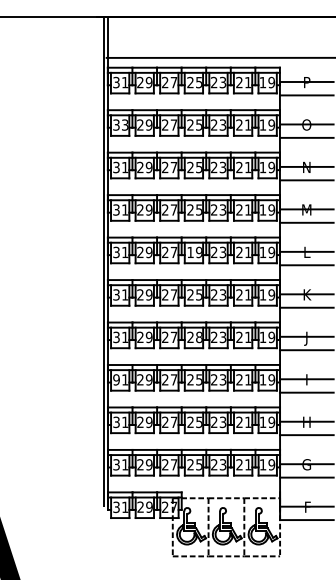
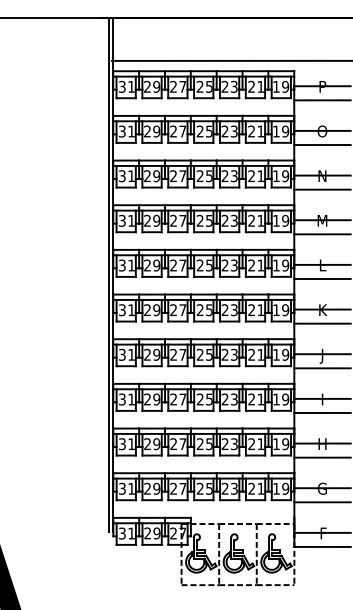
text: (125, 124) -> (131, 130), 33 -> 31
text: (194, 251) -> (204, 264), 19 -> 25
text: (199, 337) -> (209, 354), 28 -> 25
text: (116, 379) -> (122, 399), 91 -> 31

